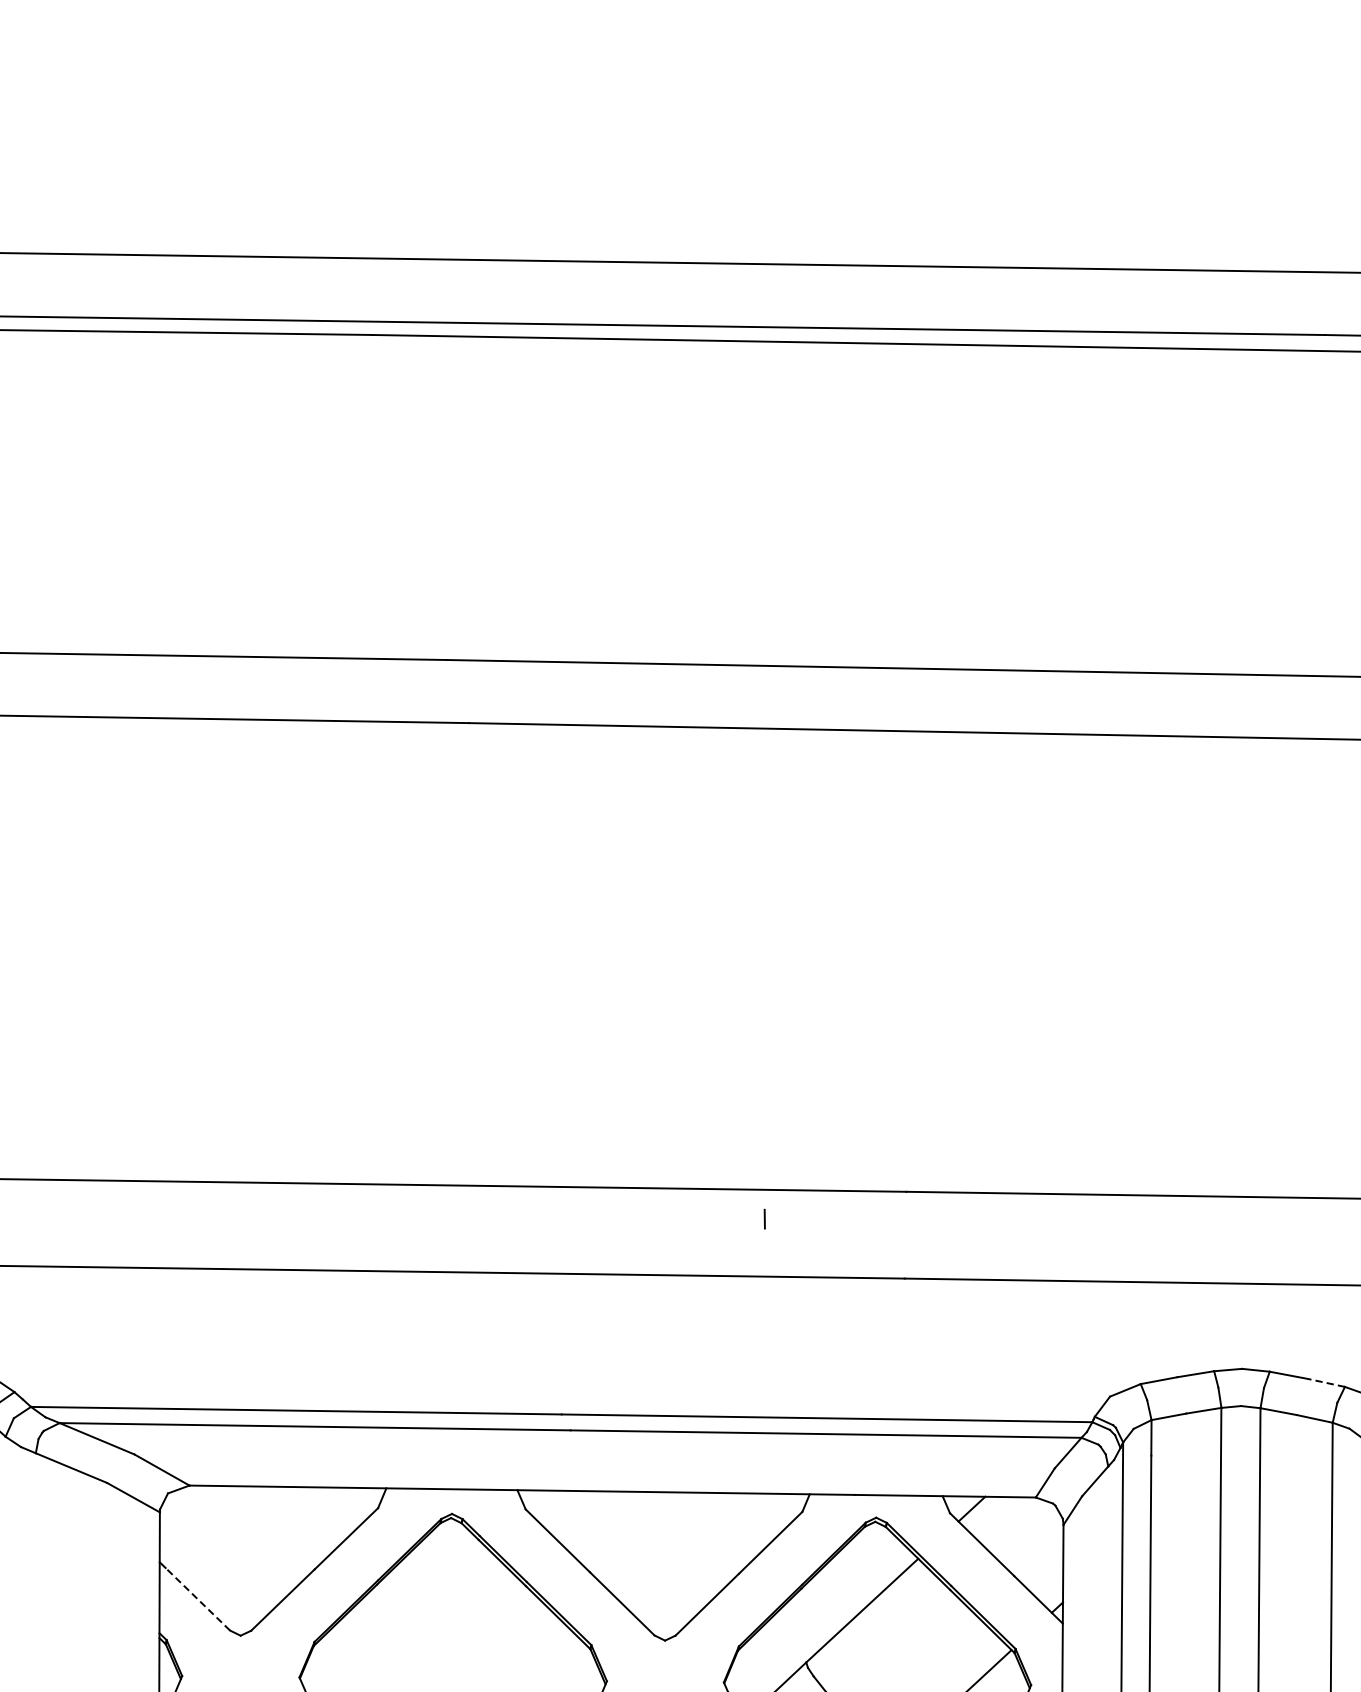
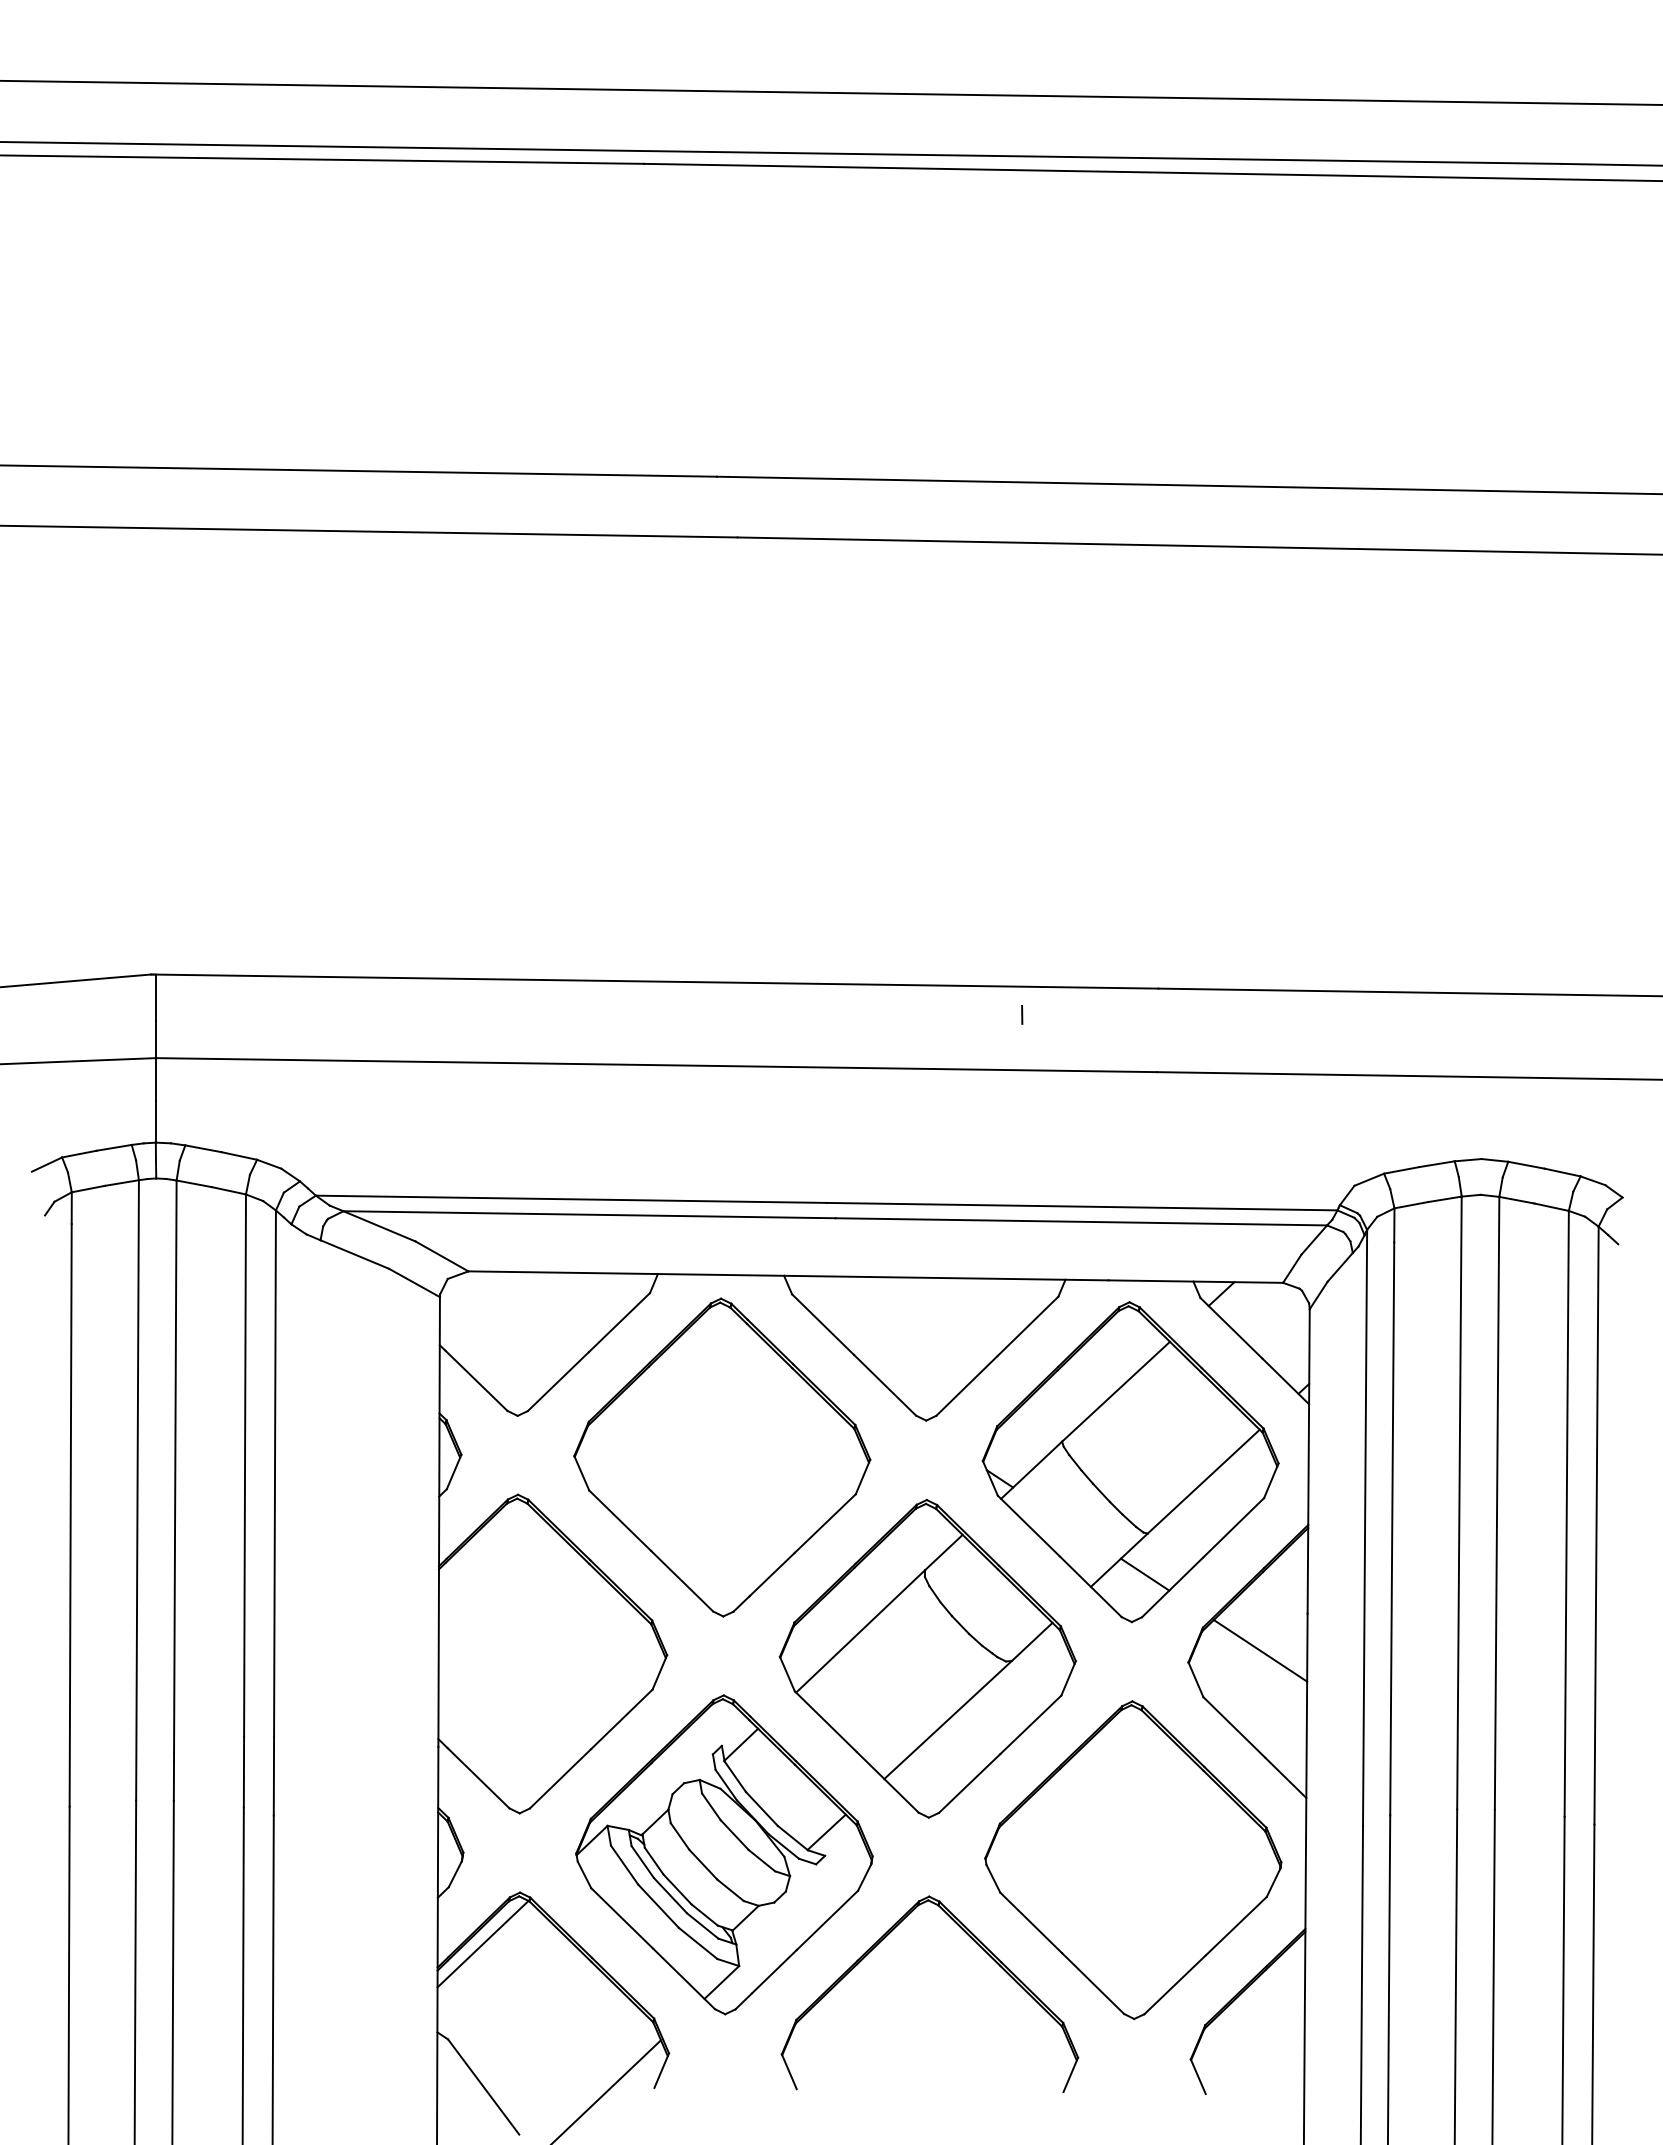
line: (1326, 1382) -> (1562, 1172), dashed -> solid
line: (197, 1598) -> (476, 1380), dashed -> solid

